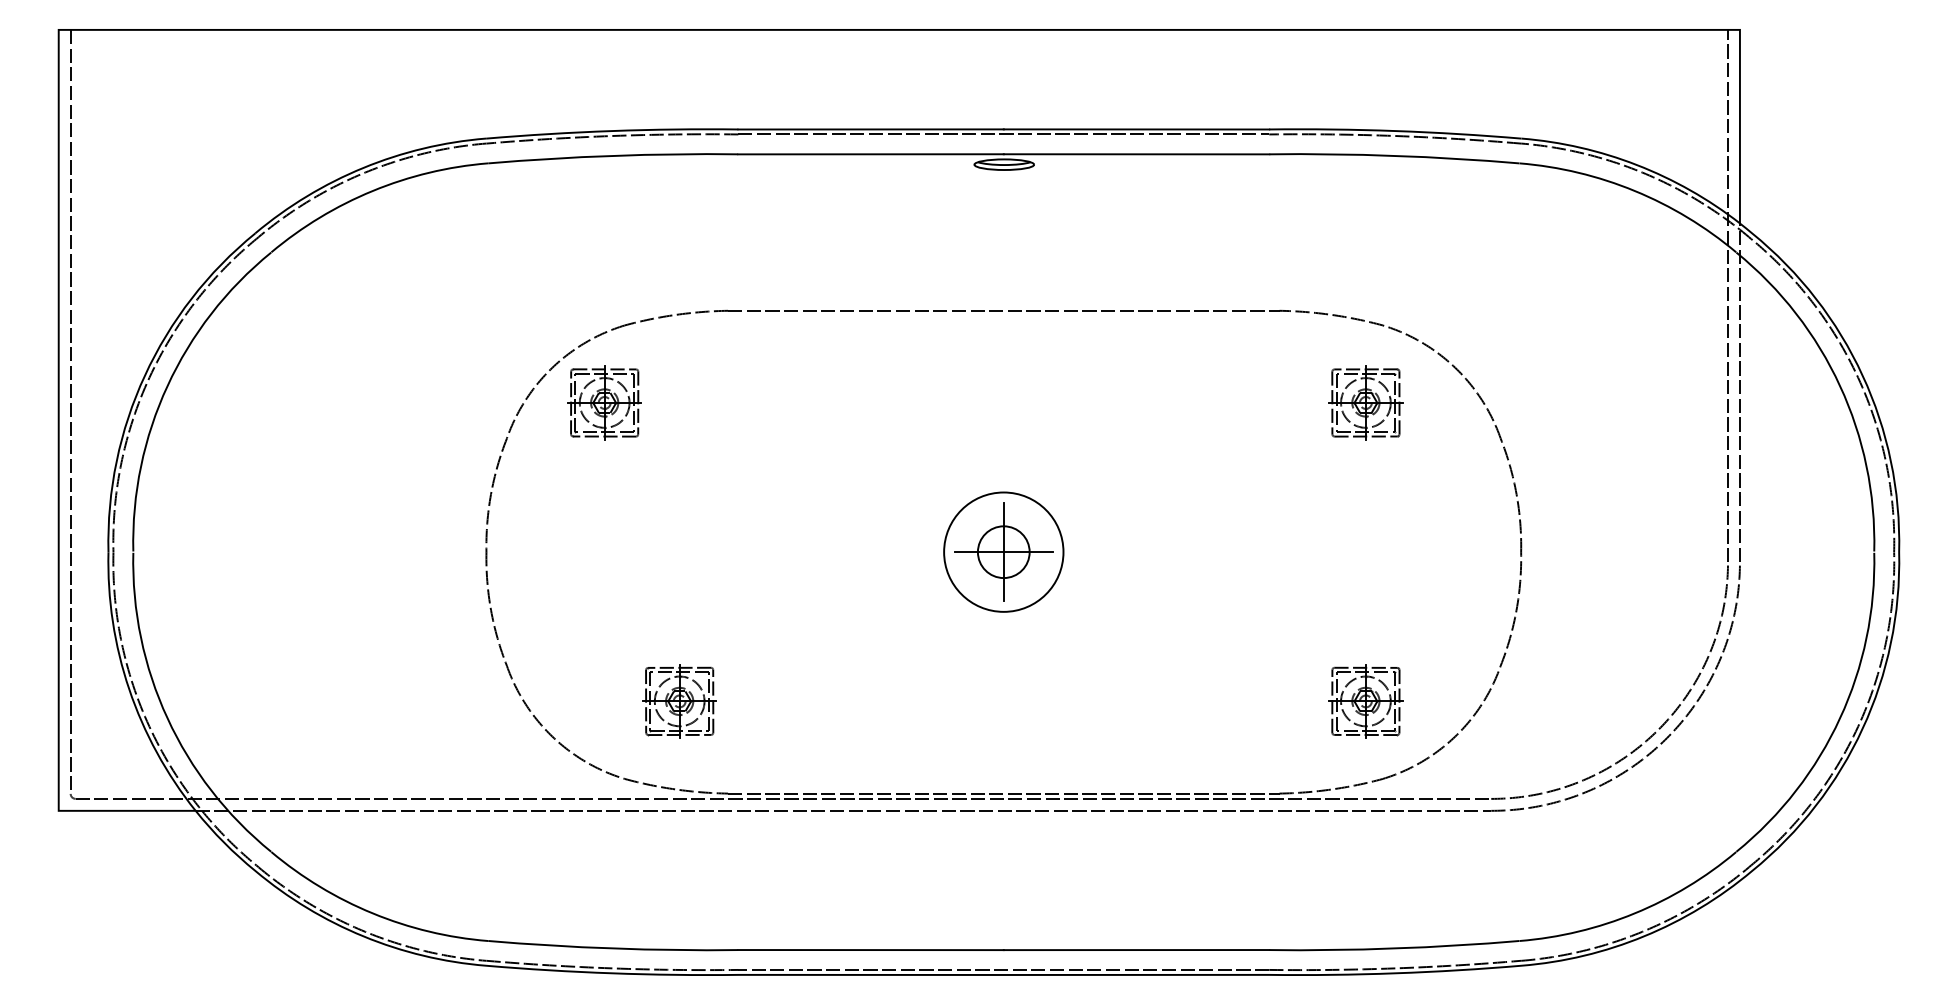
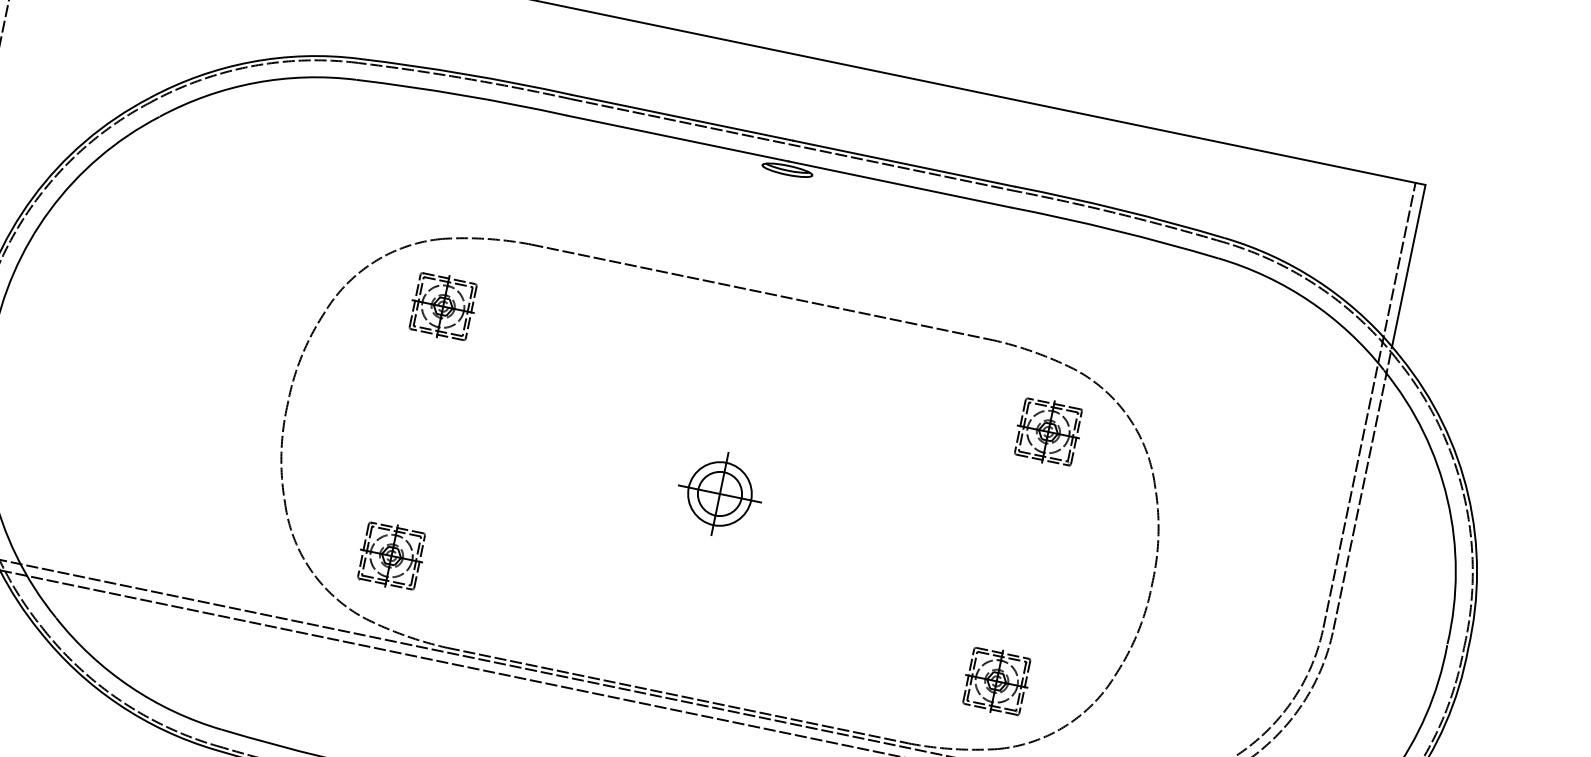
part: (604, 402) -> (443, 306), moved
circle: (1003, 551) -> (719, 493), size x0.62
part: (679, 701) -> (391, 556), moved

